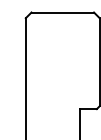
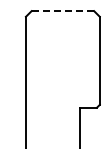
line: (63, 12) -> (63, 11), solid -> dashed

